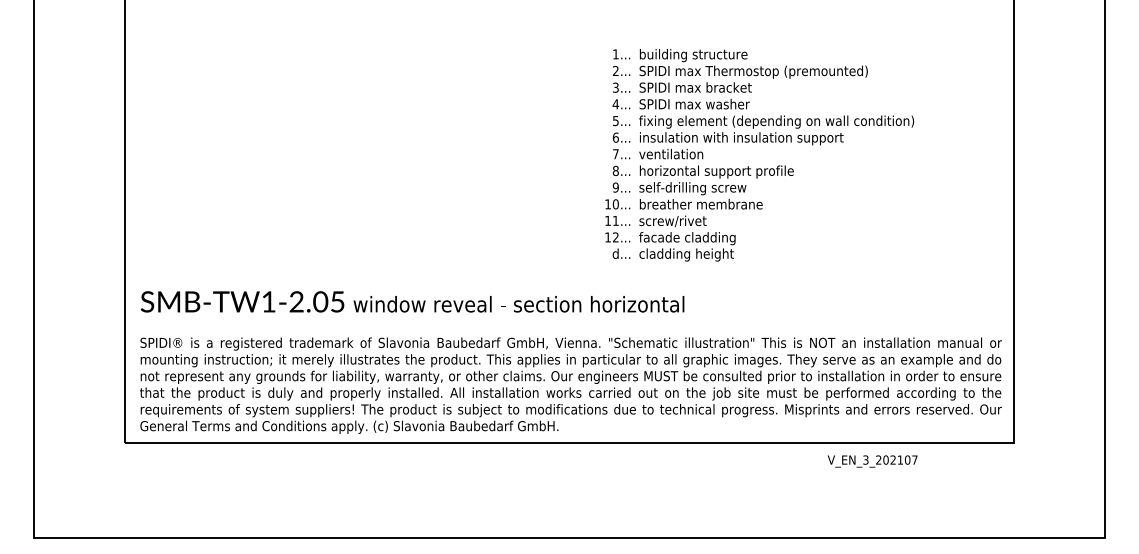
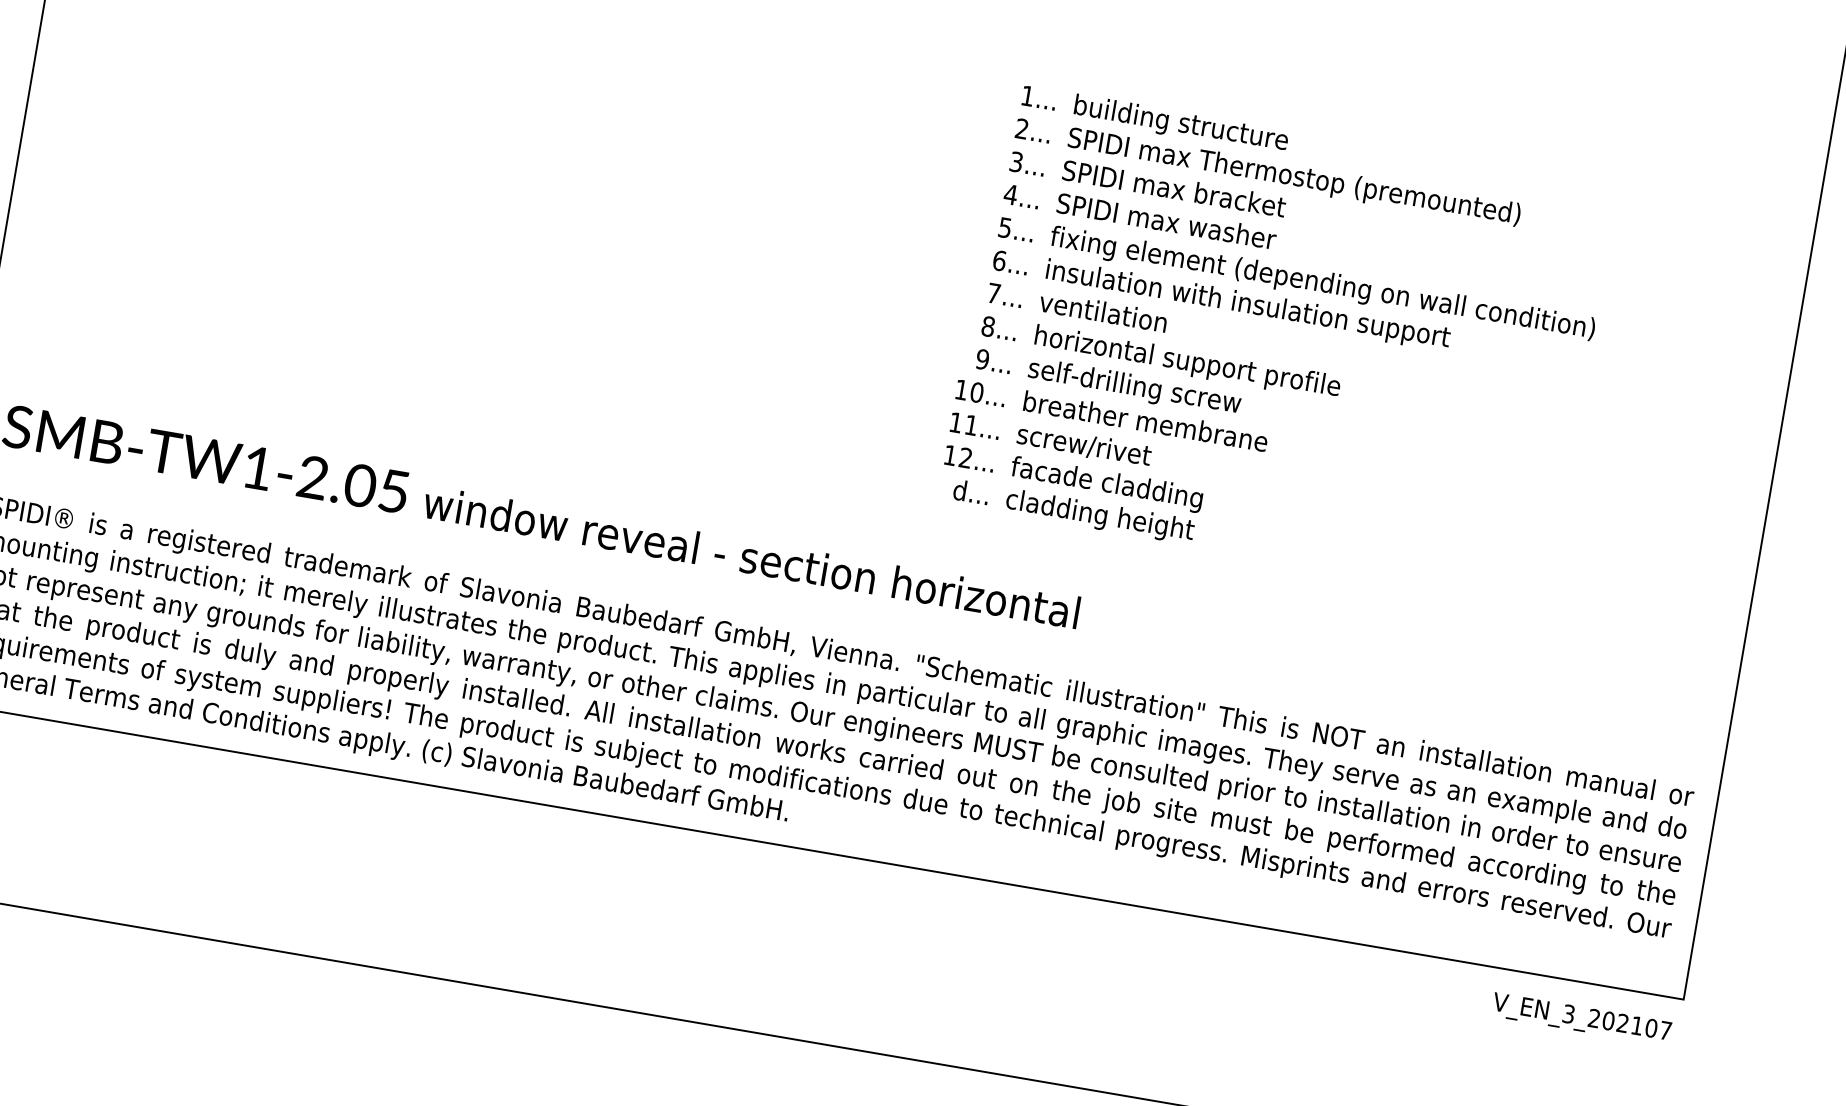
text: (872, 461) -> (1581, 1019), moved

